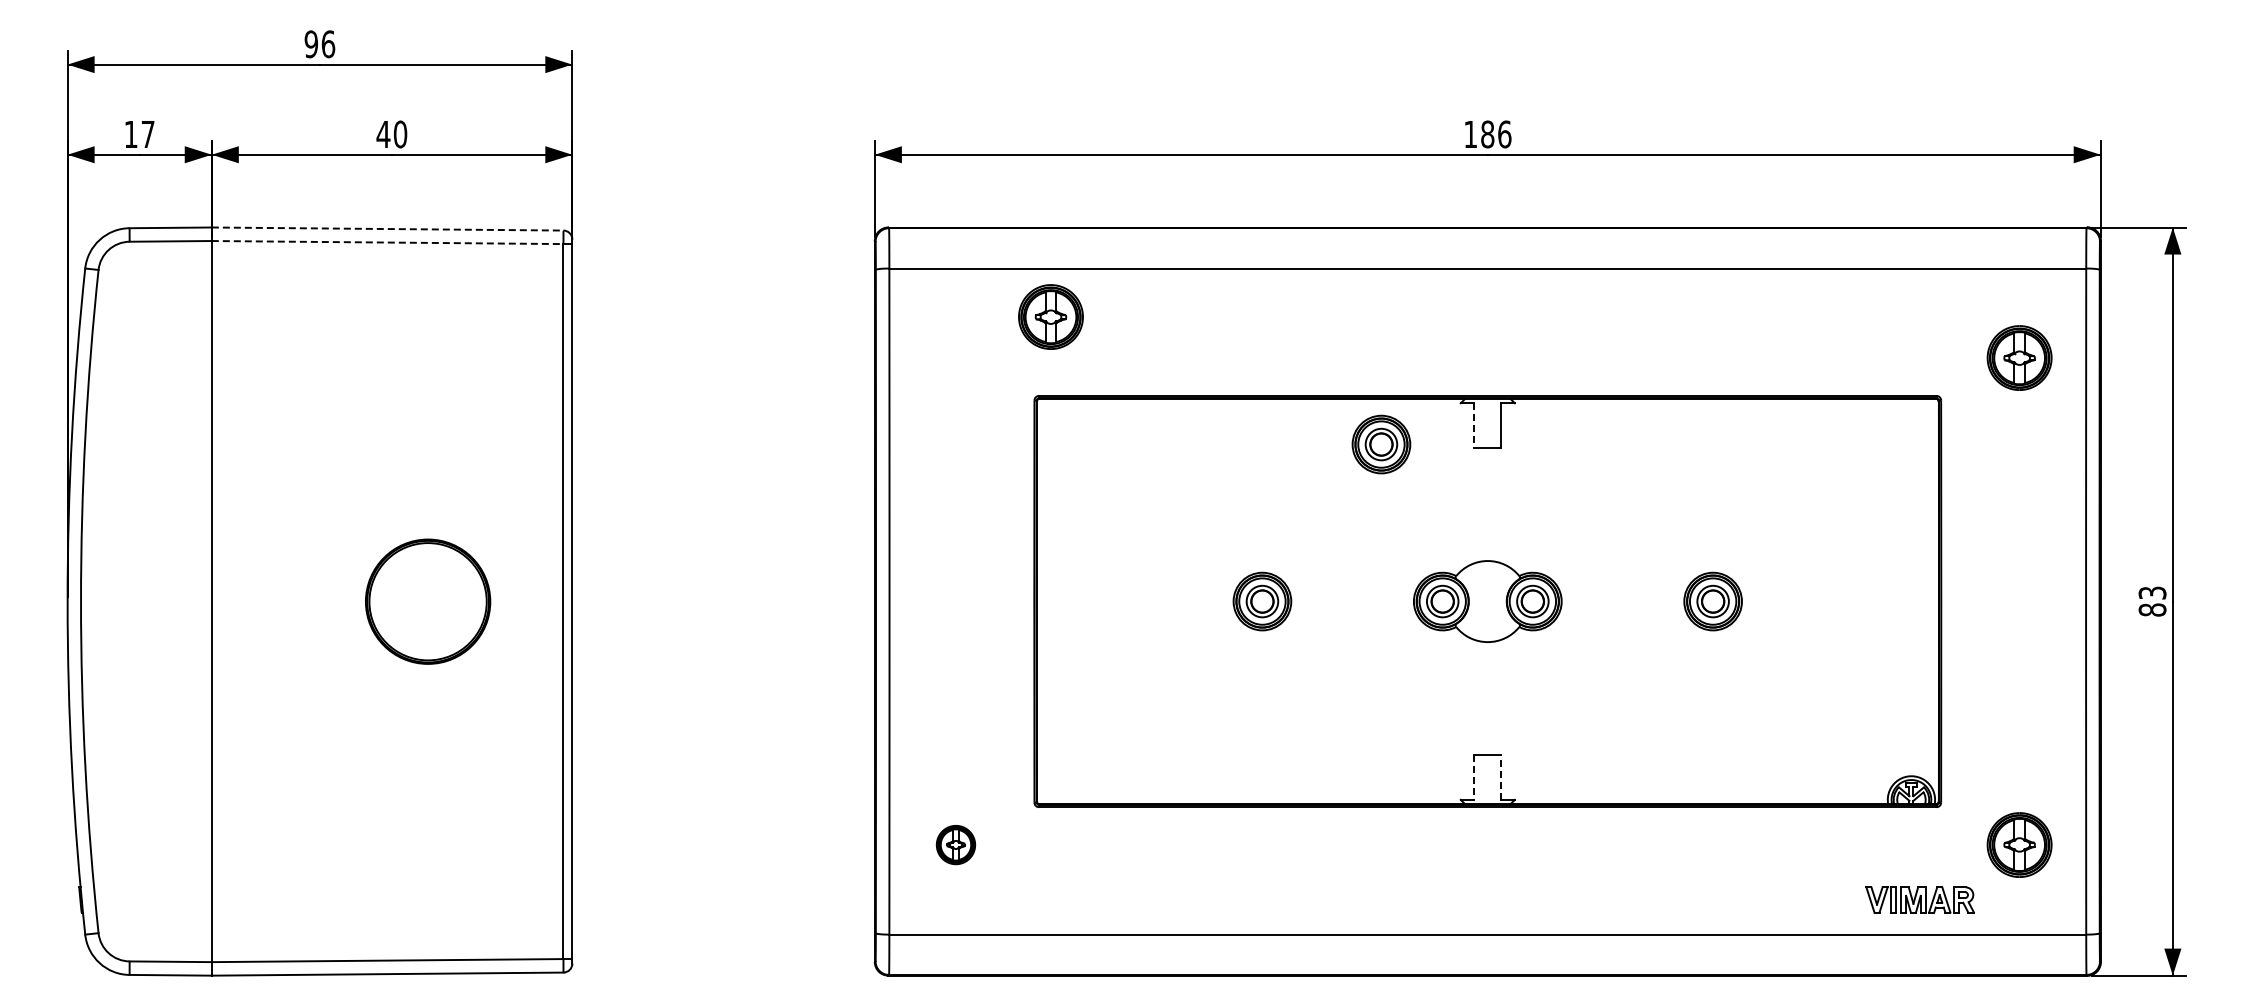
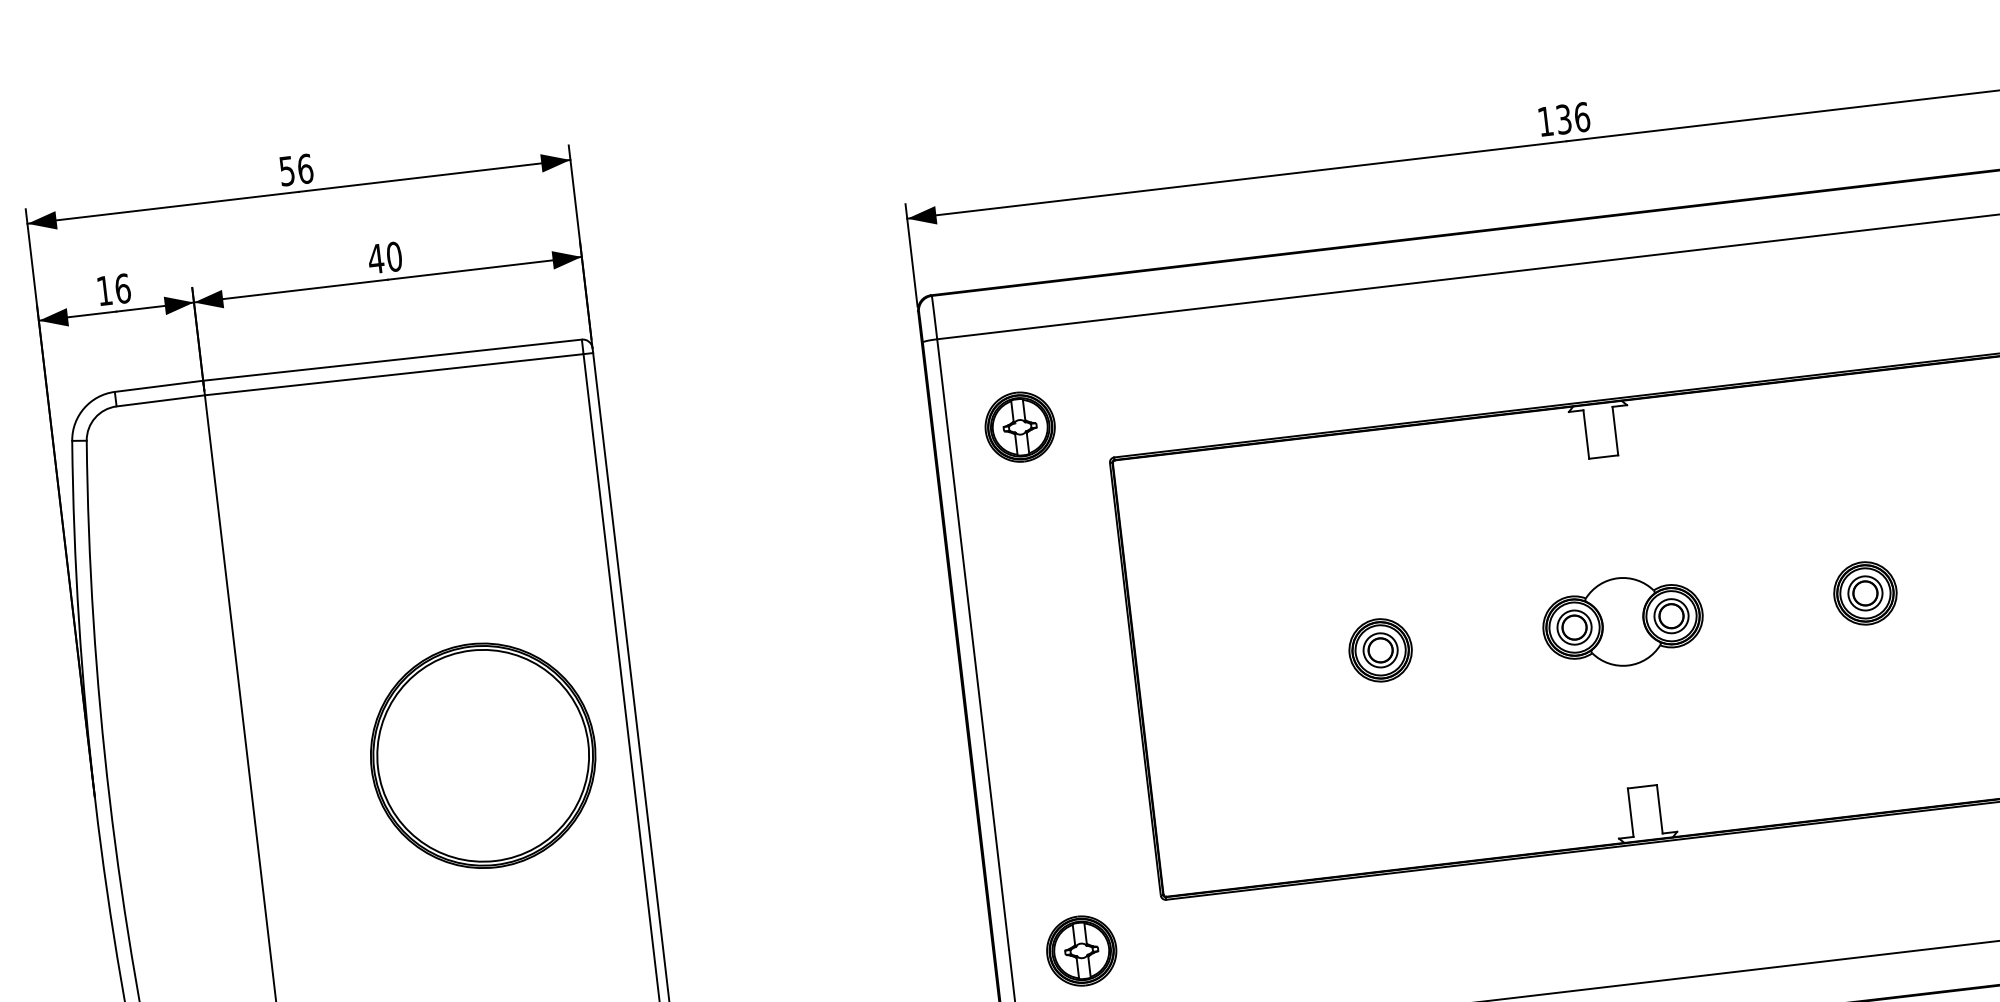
text: (310, 44) -> (286, 171), 96 -> 56
text: (147, 134) -> (122, 288), 17 -> 16
text: (1487, 134) -> (1563, 119), 186 -> 136
line: (387, 229) -> (392, 360), dashed -> solid
line: (387, 242) -> (394, 374), dashed -> solid
part: (1050, 316) -> (1019, 426), moved
line: (1474, 425) -> (1586, 434), dashed -> solid
part: (1381, 444) -> (1488, 466), removed
part: (427, 601) -> (482, 755), size x1.67
line: (1474, 777) -> (1630, 812), dashed -> solid
line: (1501, 777) -> (1660, 809), dashed -> solid
part: (955, 844) -> (1081, 950), size x1.67

